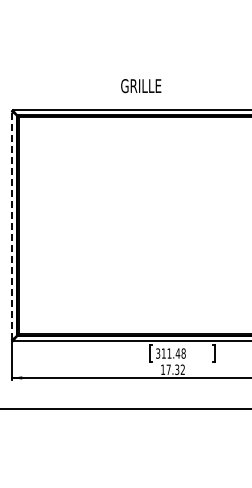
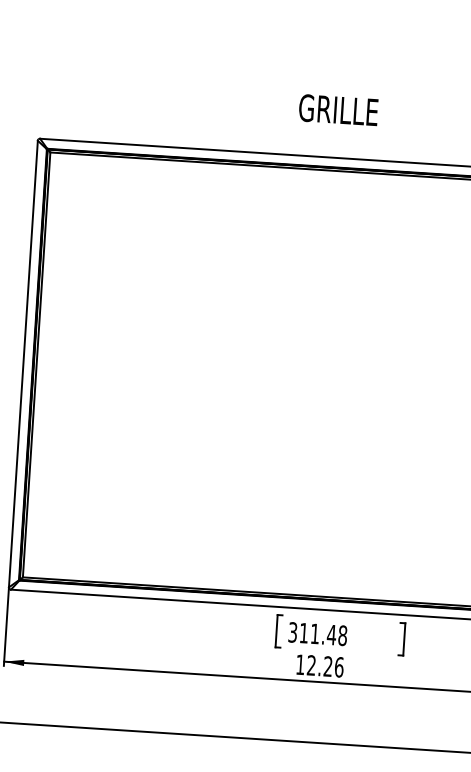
text: (141, 86) -> (339, 111), moved
line: (12, 225) -> (24, 363), dashed -> solid
text: (175, 369) -> (324, 665), 17.32 -> 12.26

